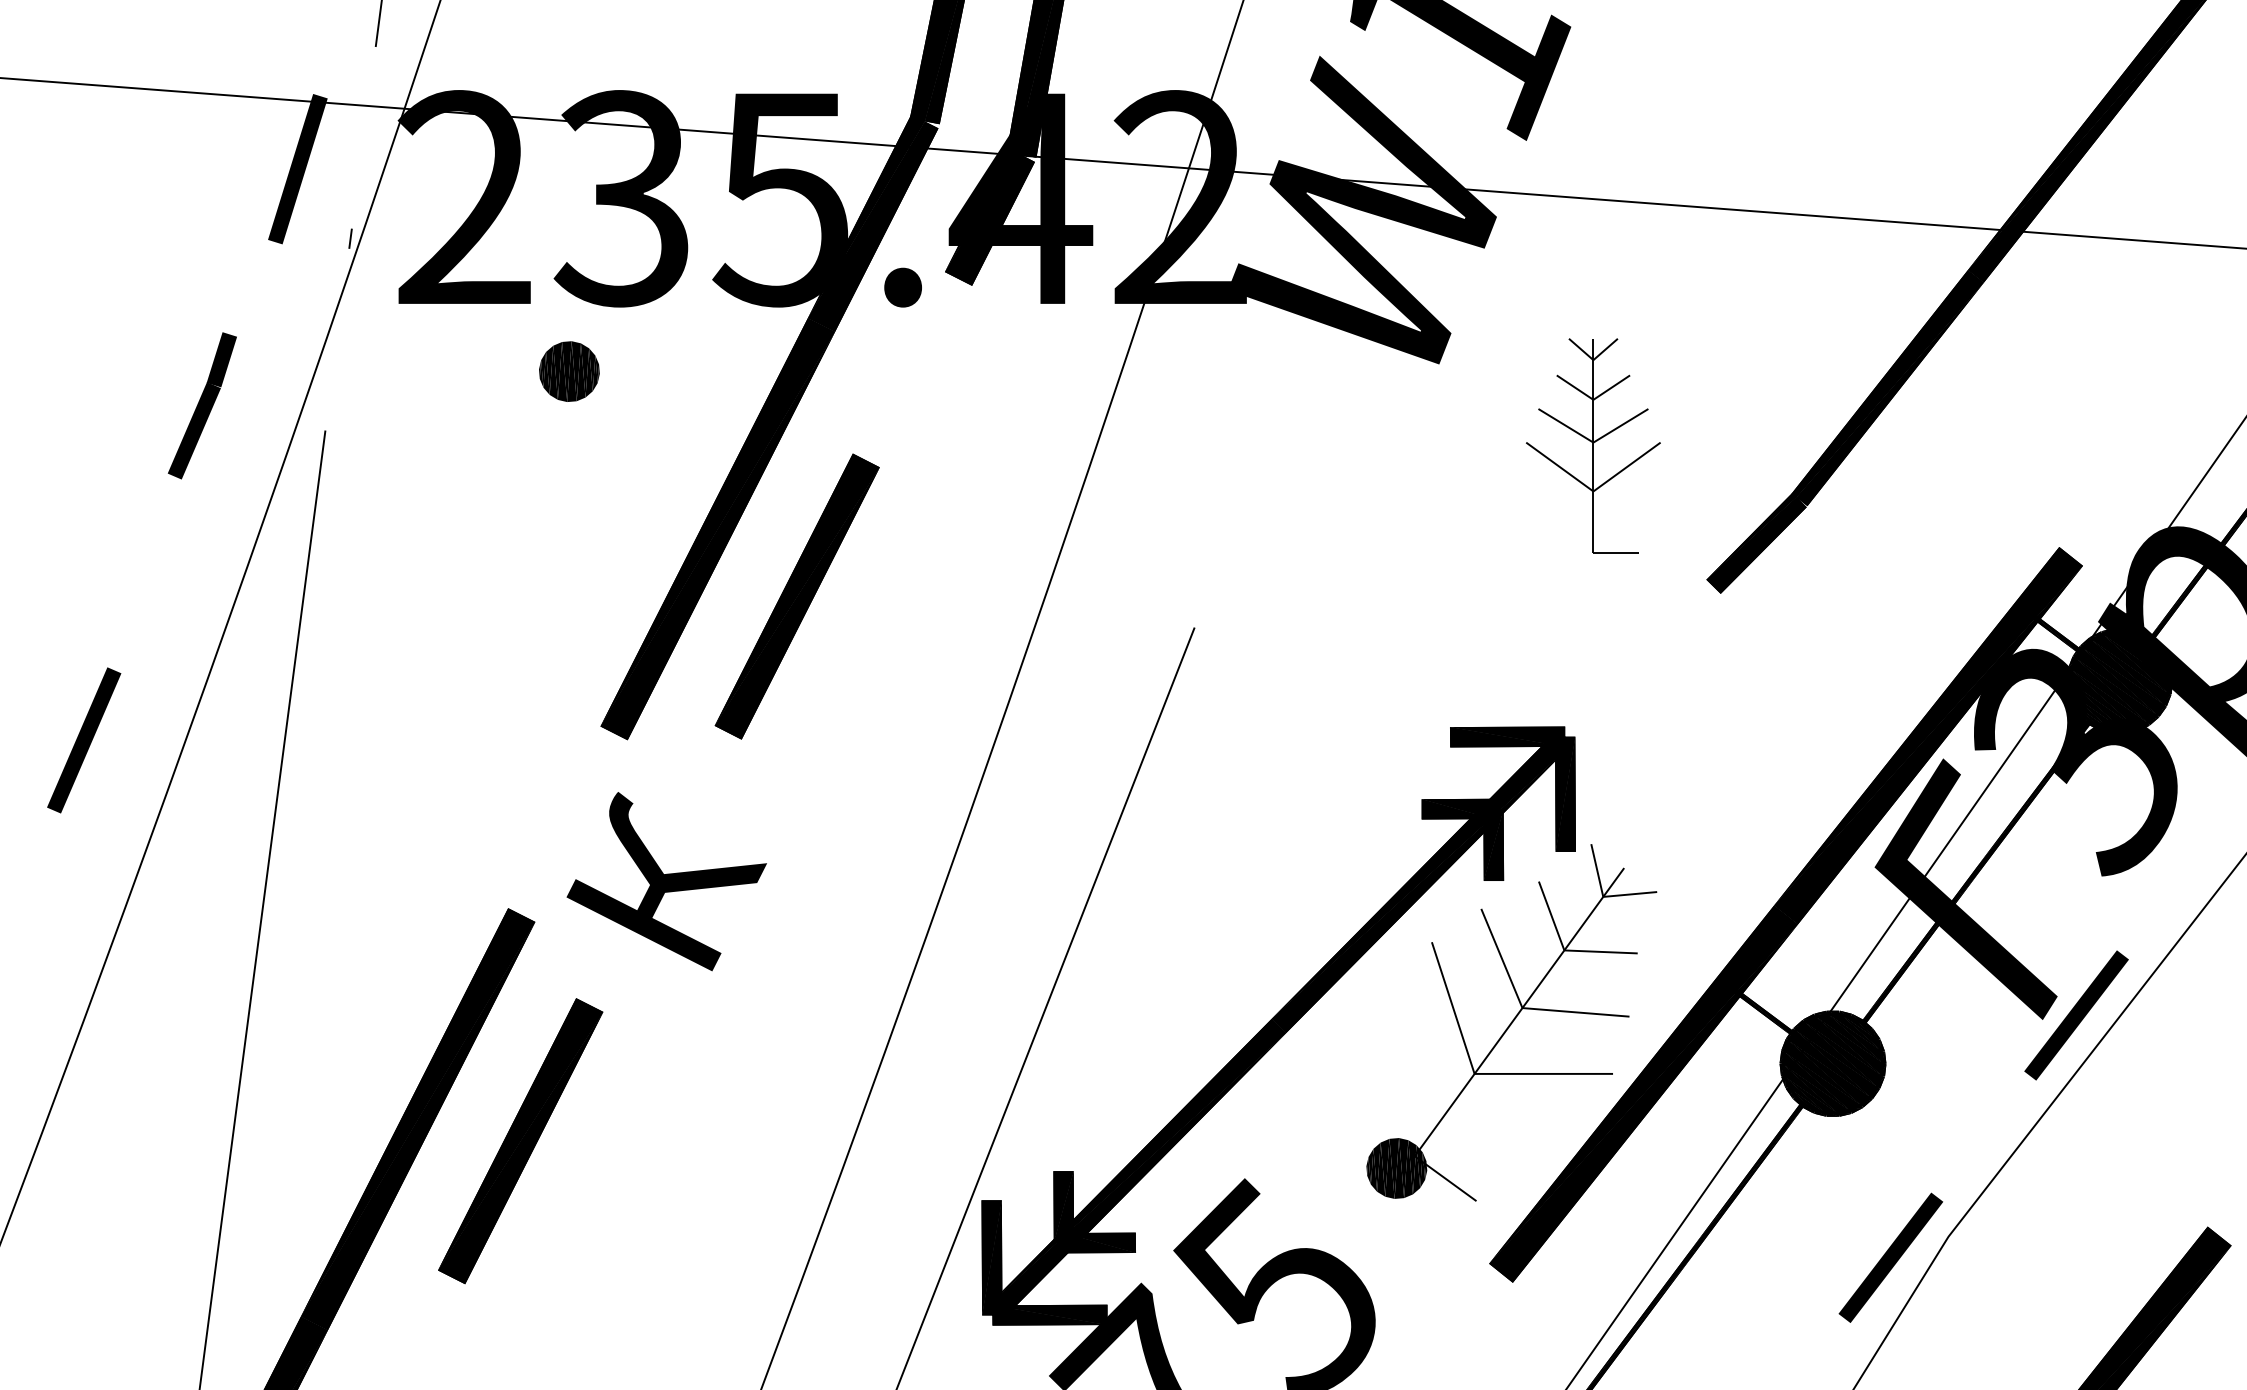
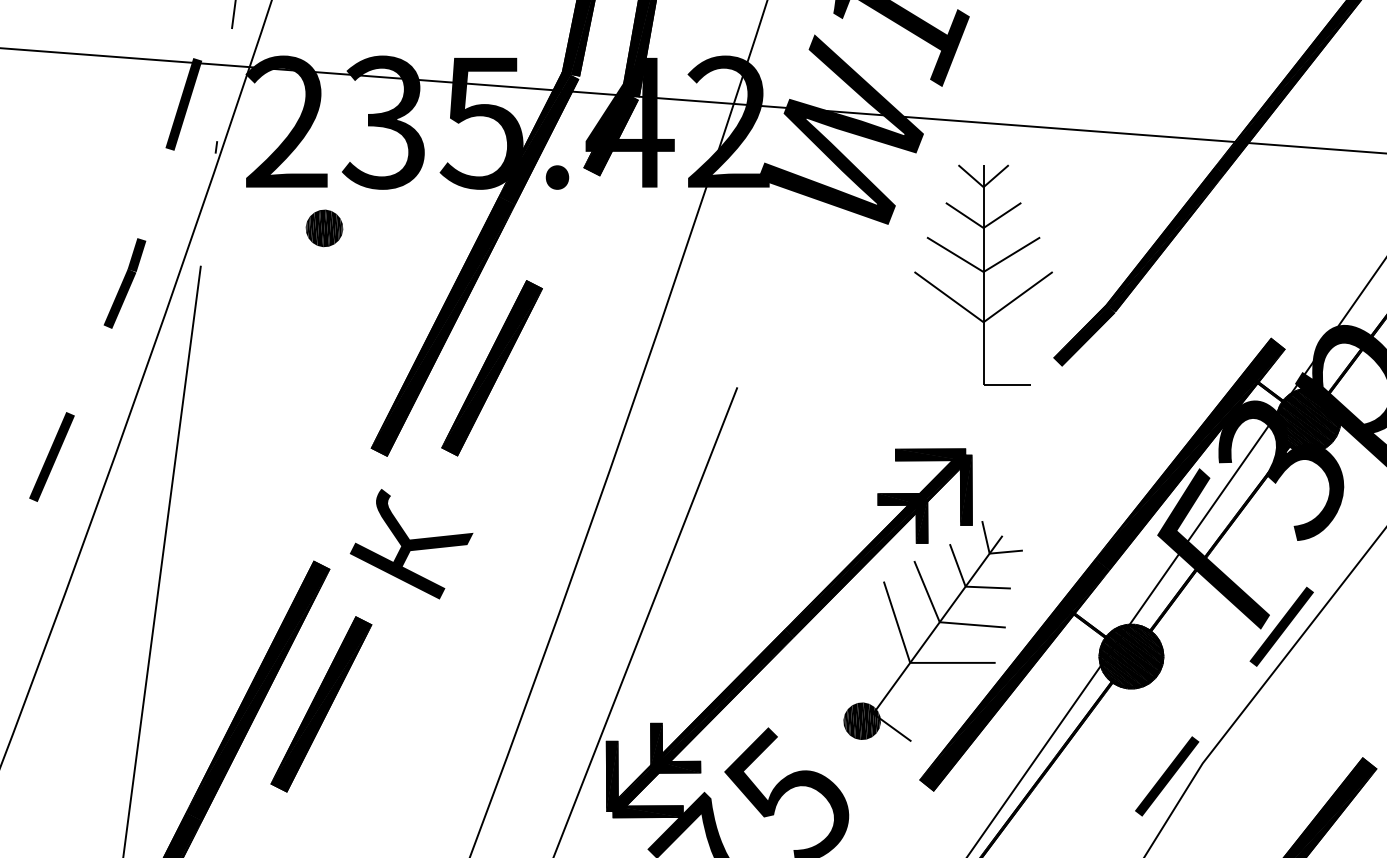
part: (569, 371) -> (324, 228), moved
part: (201, 405) -> (124, 283), moved
part: (1593, 444) -> (983, 274), size x1.67

